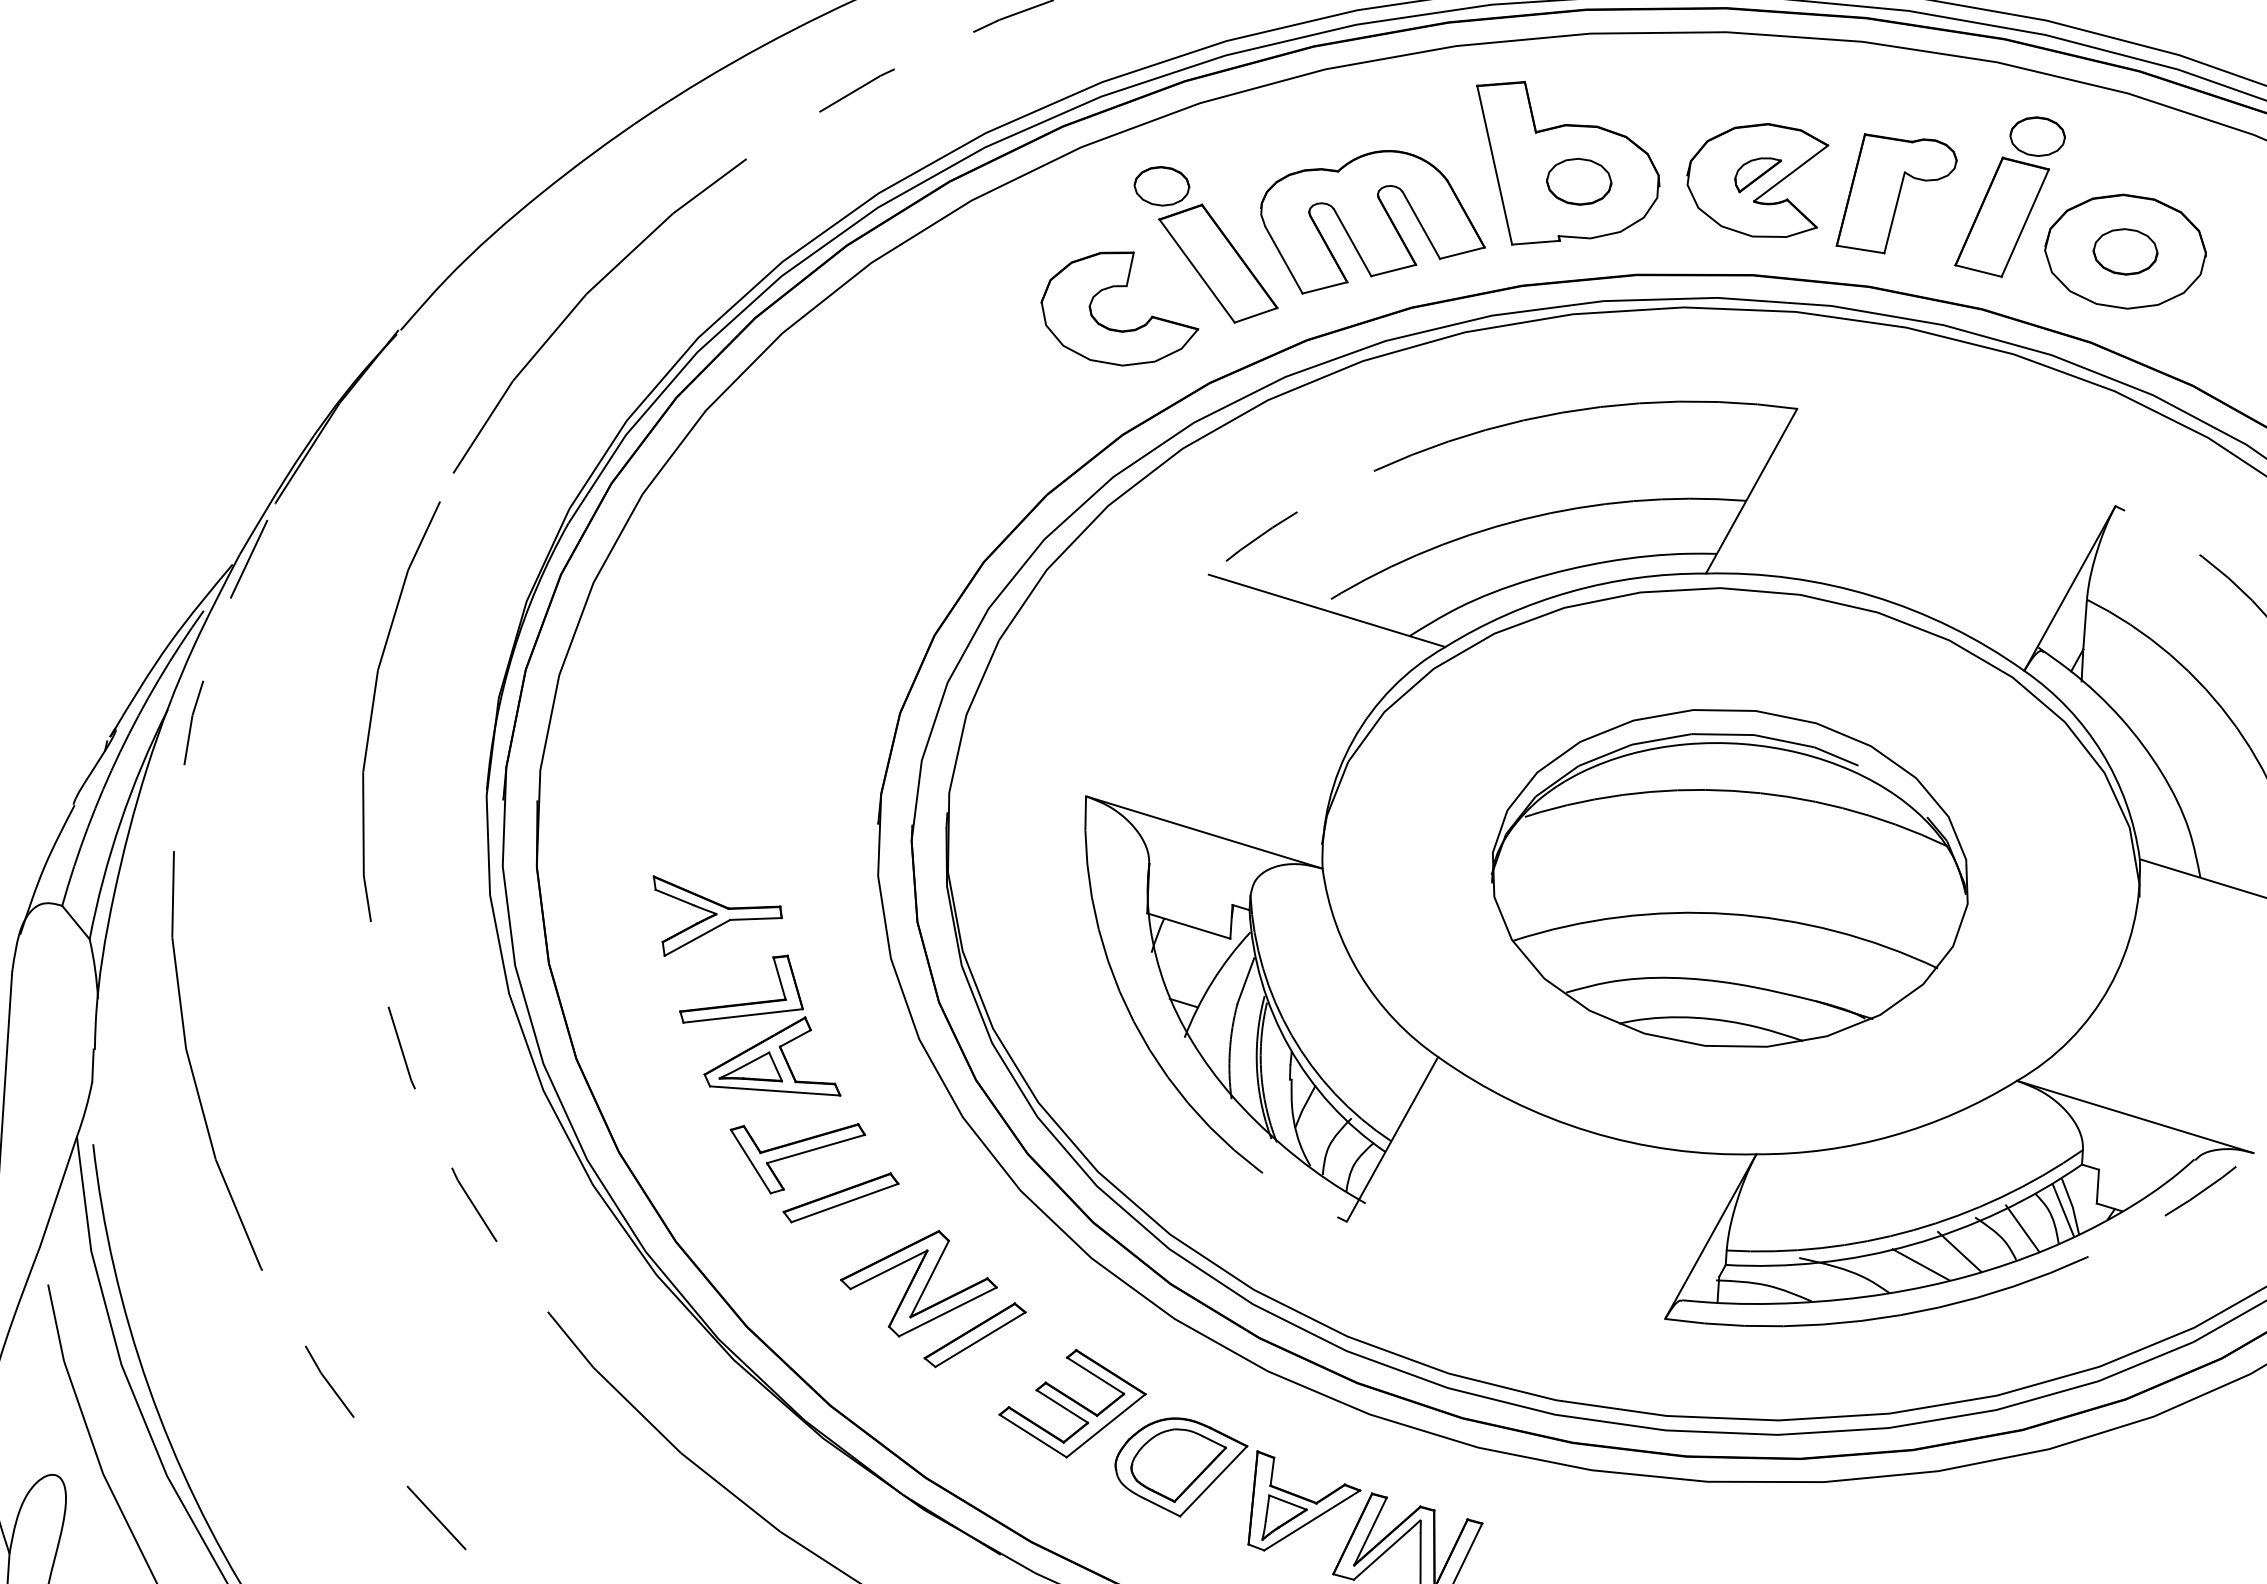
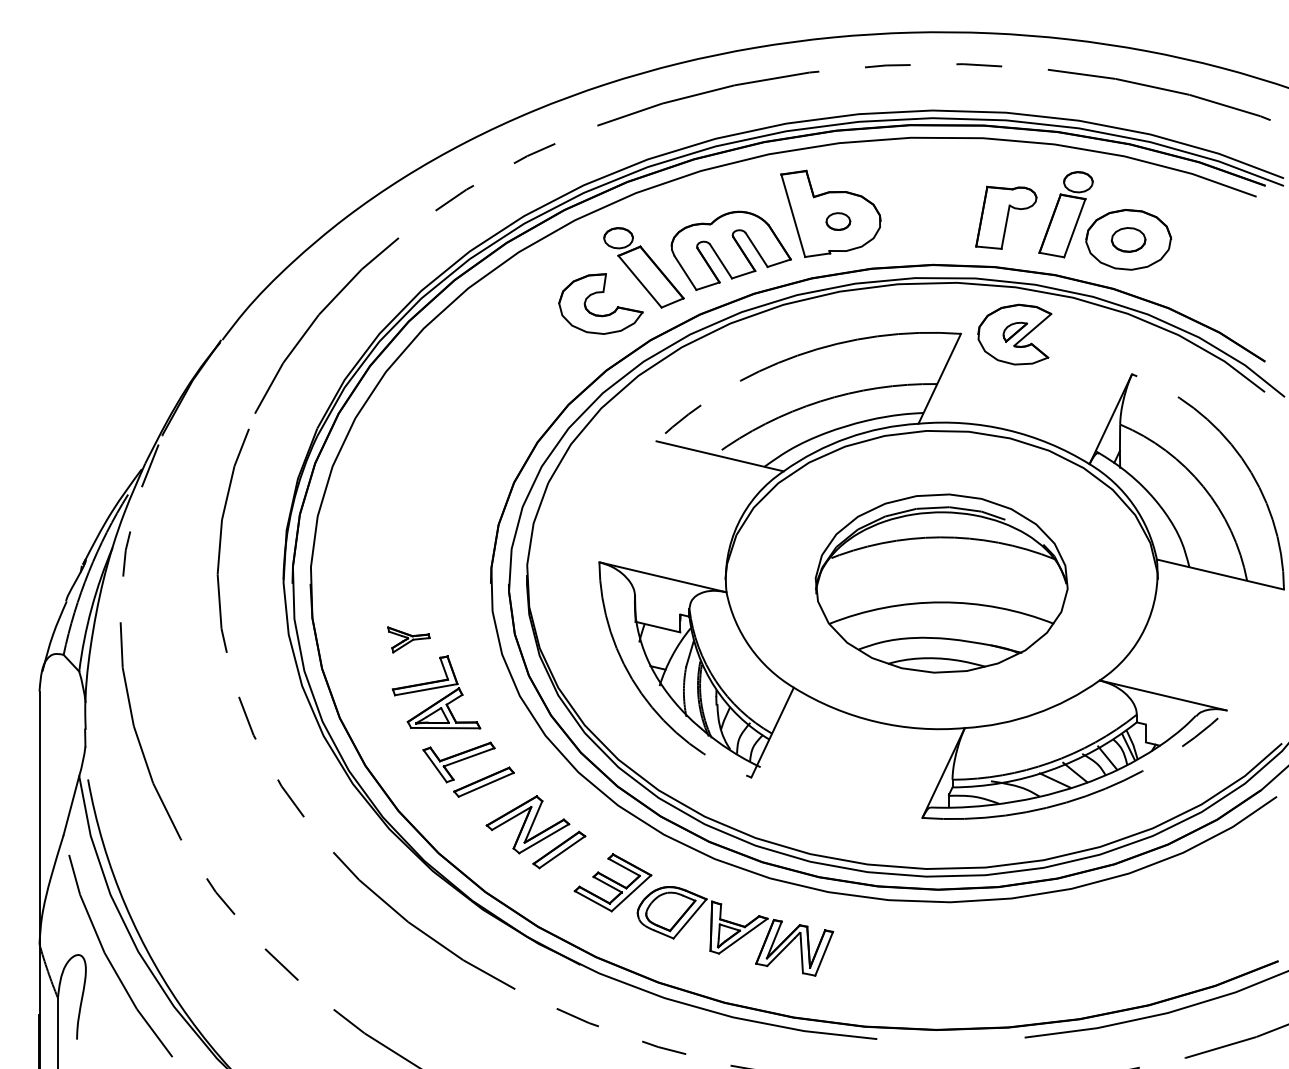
part: (1756, 179) -> (1014, 334), moved
part: (1579, 181) -> (838, 221), size x0.7
part: (715, 918) -> (408, 639), size x0.6

